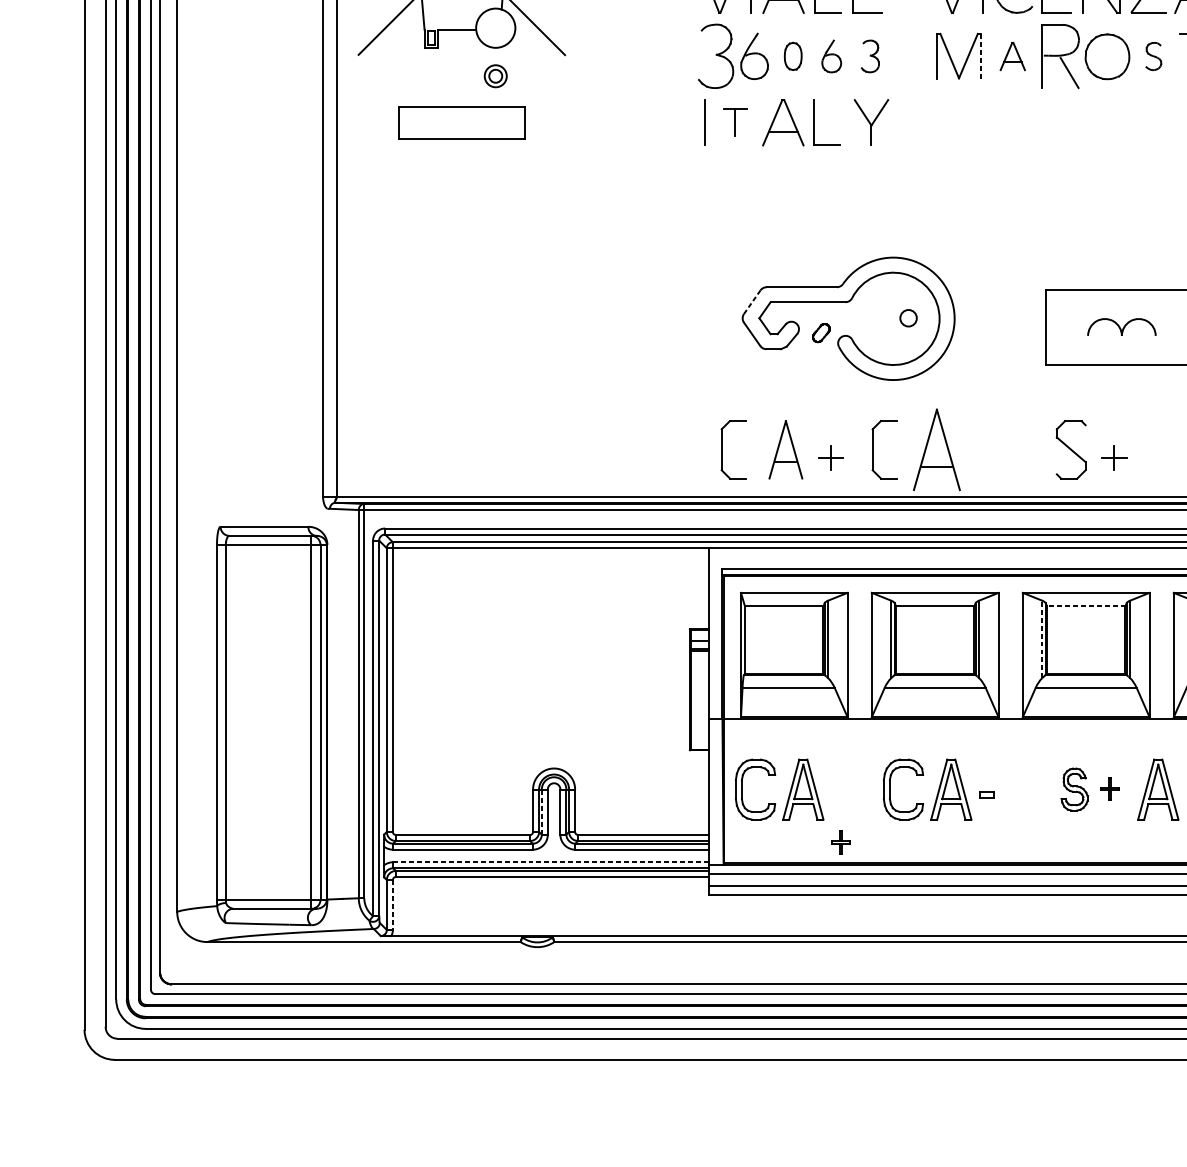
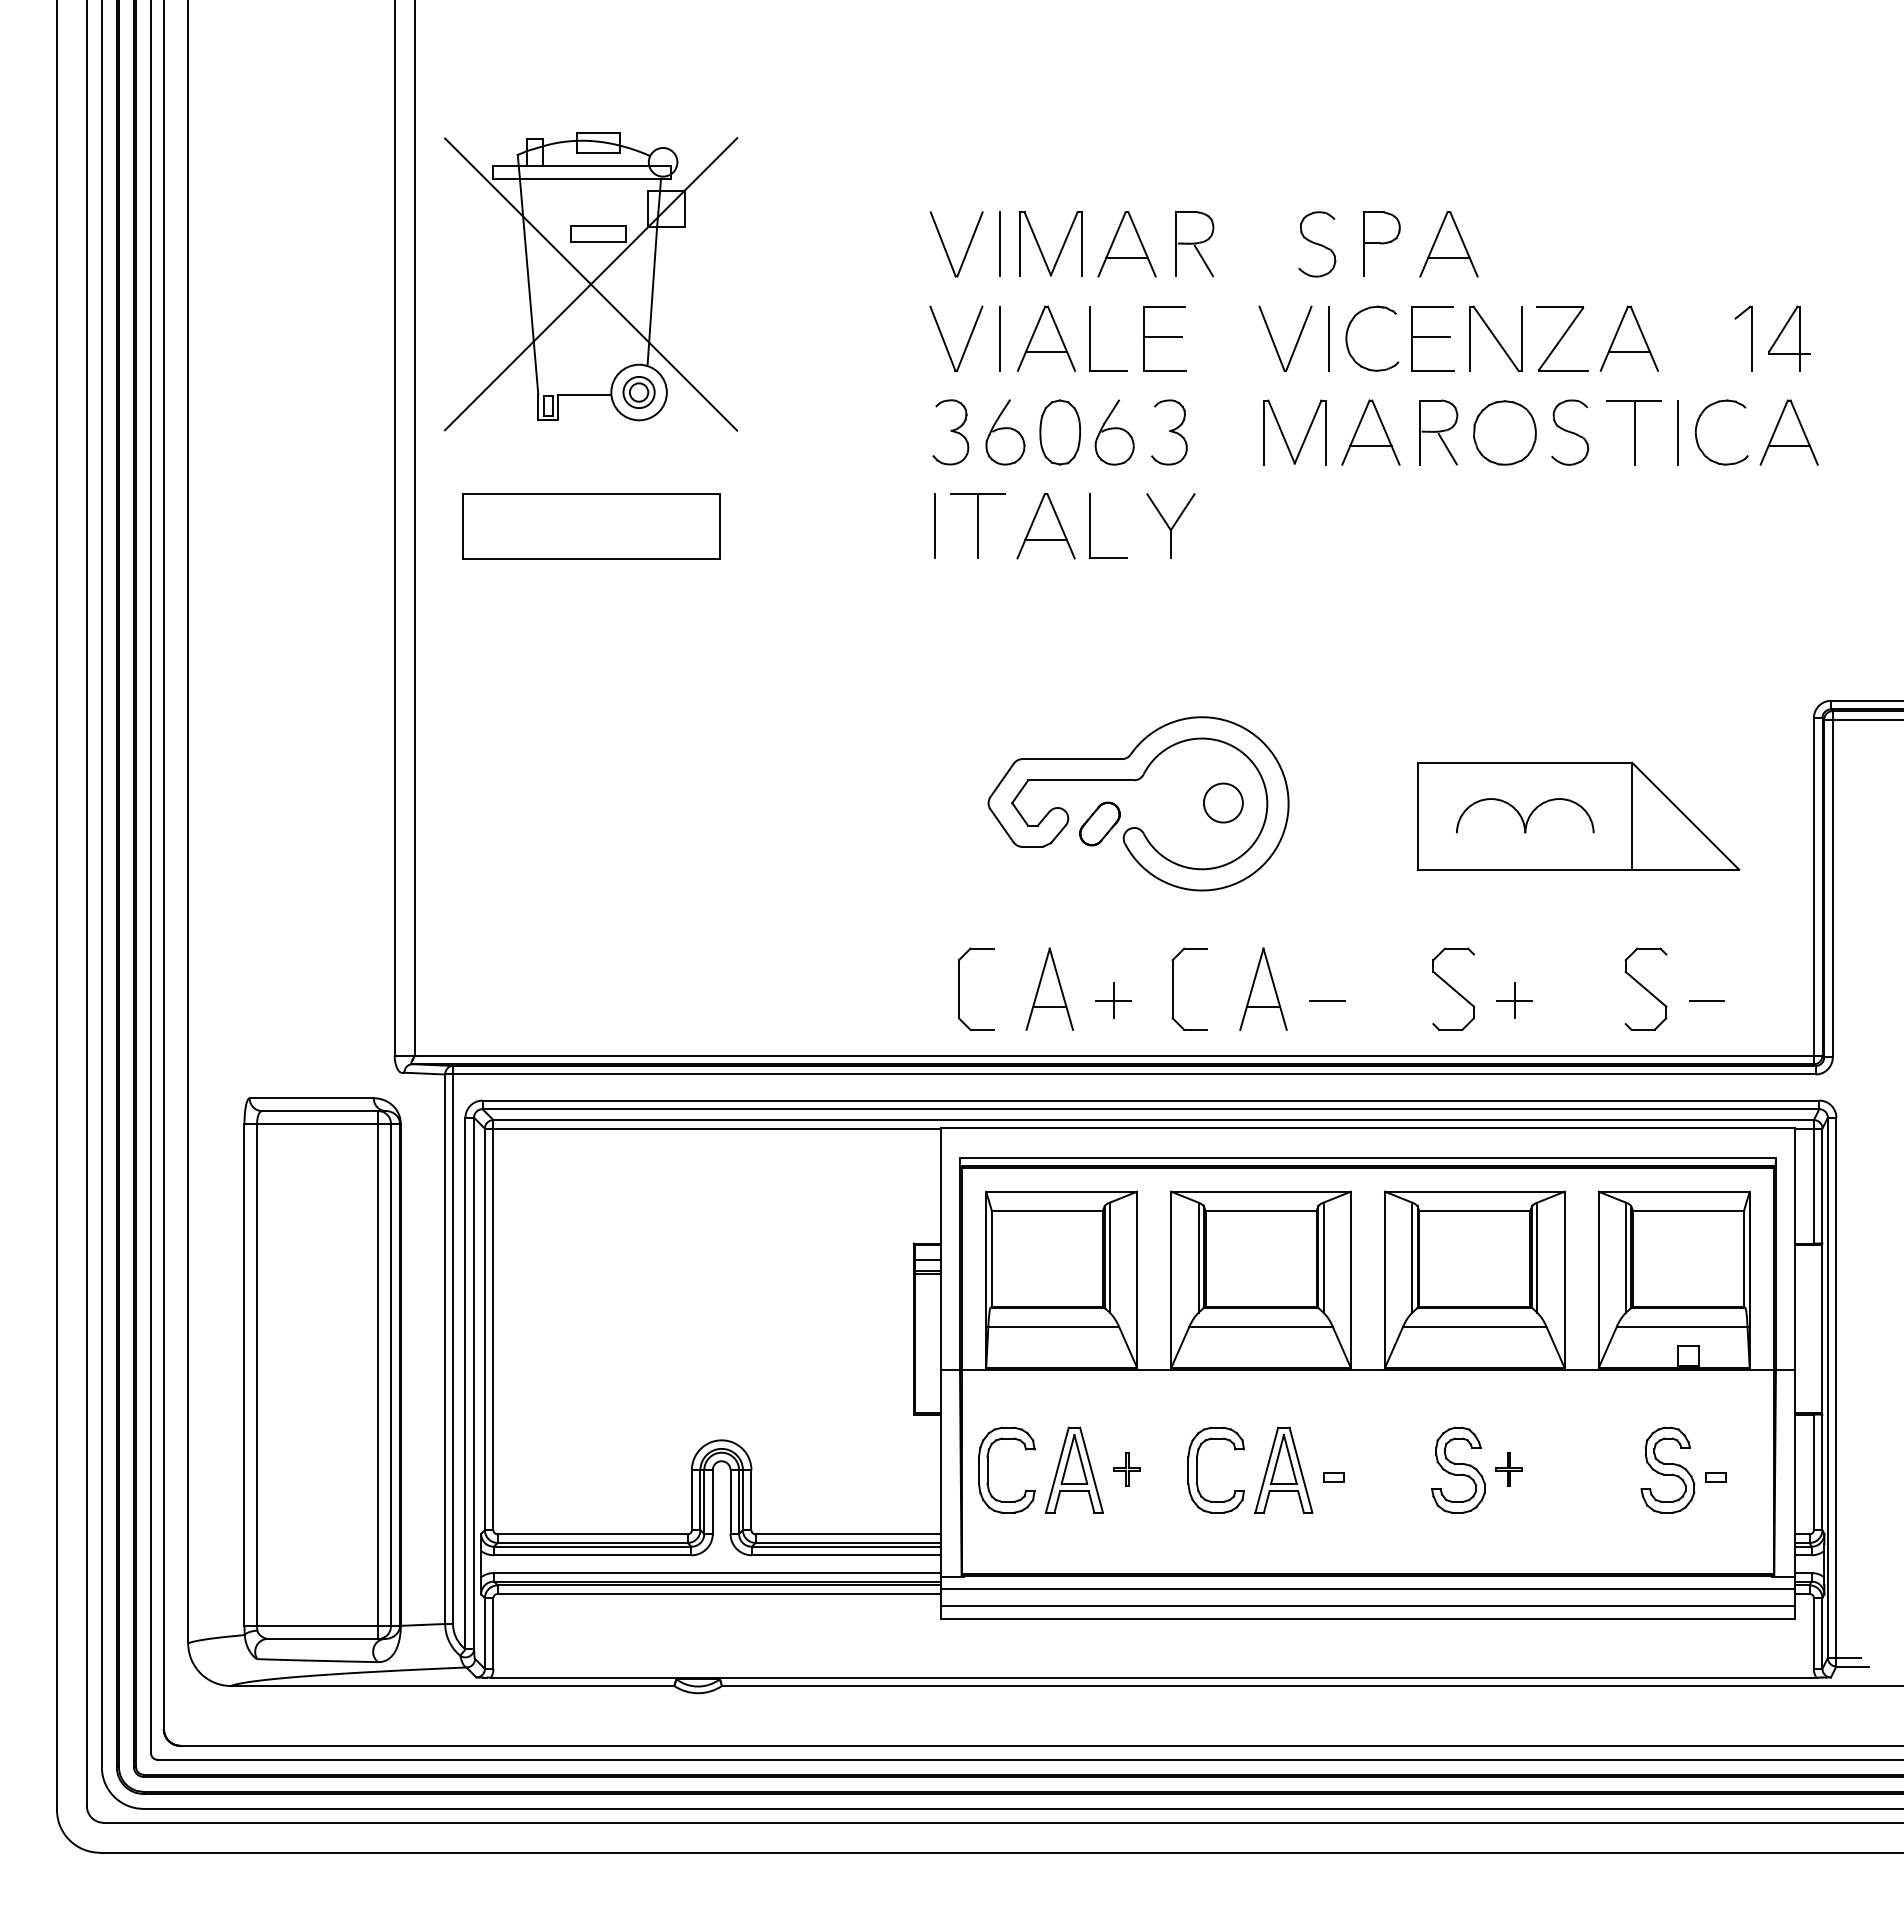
part: (715, 56) -> (950, 432), size x0.71
part: (792, 56) -> (1059, 432), size x1.67
part: (831, 56) -> (1114, 432), size x1.43
part: (870, 56) -> (1169, 432), size x1.43
part: (1012, 56) -> (1370, 432), size x1.67
part: (1060, 56) -> (1438, 432), size x0.71
part: (1153, 56) -> (1570, 432), size x1.67
line: (981, 57) -> (1326, 433), dashed -> solid
part: (495, 76) -> (638, 392), moved
part: (462, 122) -> (591, 526), size x1.43
part: (734, 122) -> (977, 525), size x1.67
line: (751, 302) -> (1001, 780), dashed -> solid
circle: (907, 317) -> (1222, 802), size x1.67
part: (1122, 327) -> (1525, 815), size x1.43
part: (821, 332) -> (1099, 823), size x1.67
part: (936, 449) -> (1263, 988), size x0.71
line: (981, 457) -> (1326, 1000), added
line: (1085, 606) -> (1474, 1210), dashed -> solid
line: (1042, 639) -> (1412, 1257), dashed -> solid
part: (1074, 789) -> (1458, 1469), size x1.43
part: (1158, 789) -> (1576, 1469), removed
line: (541, 812) -> (704, 1502), dashed -> solid
part: (840, 842) -> (1126, 1469), moved
line: (550, 862) -> (716, 1573), dashed -> solid
line: (392, 905) -> (493, 1634), dashed -> solid

